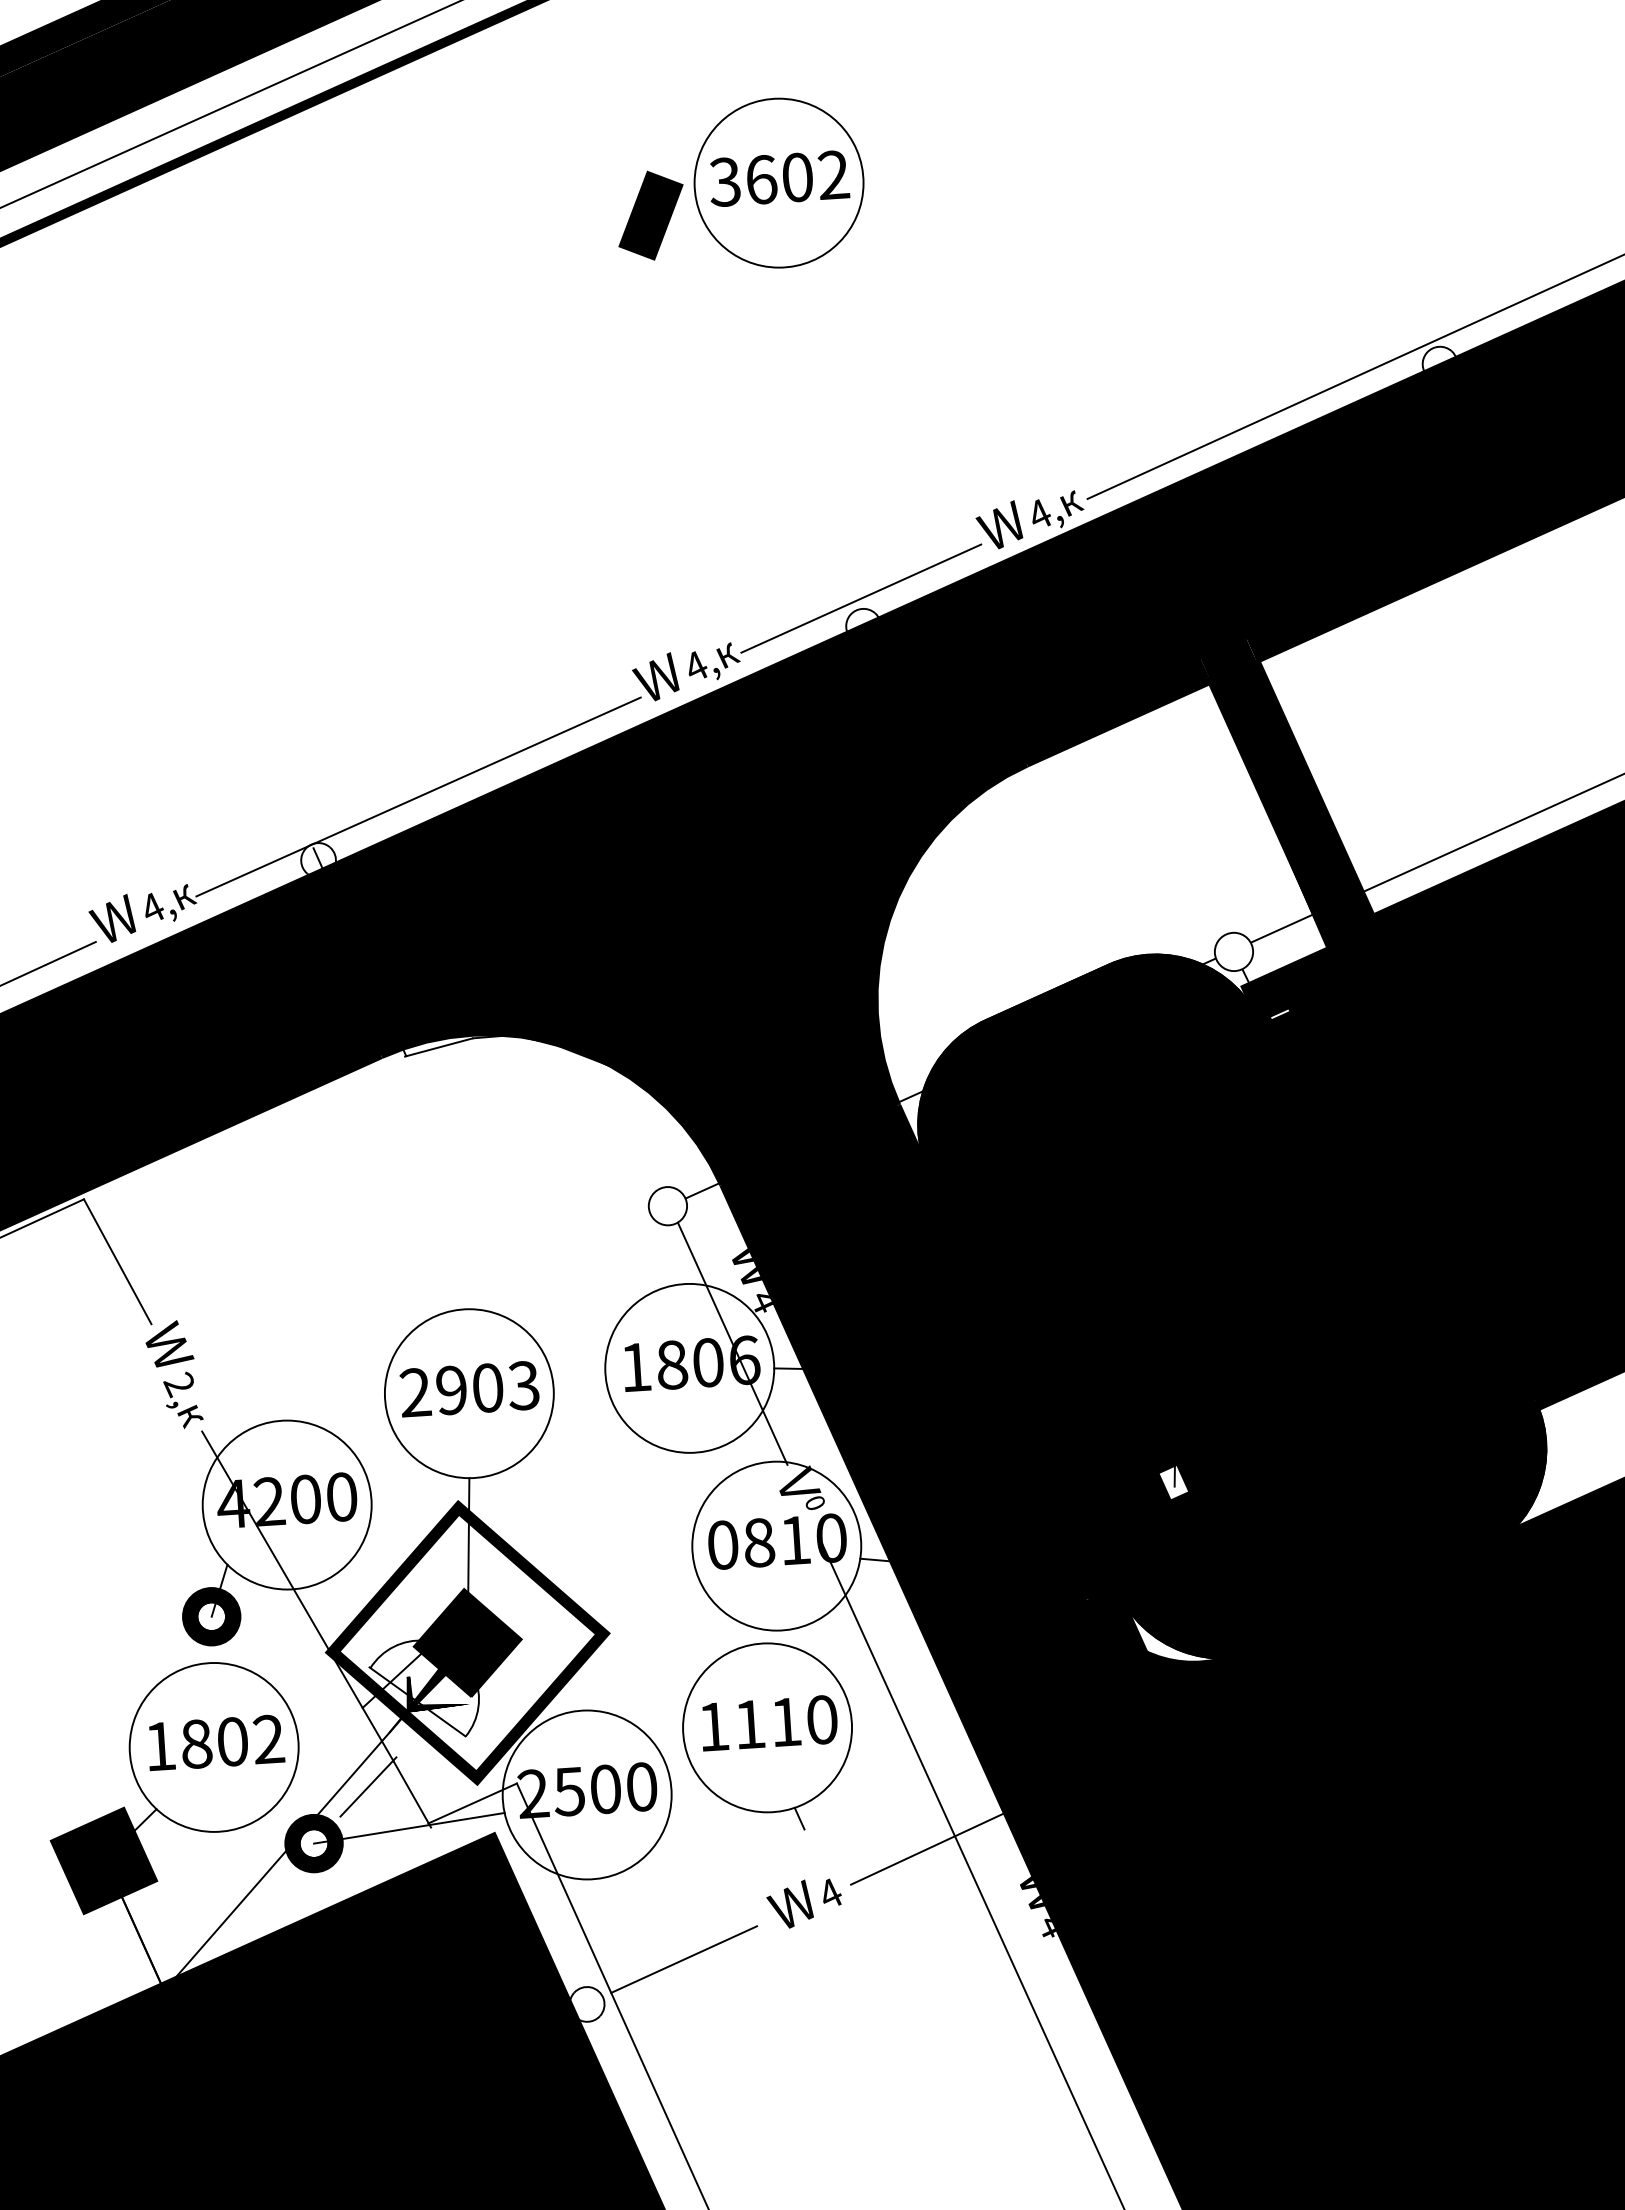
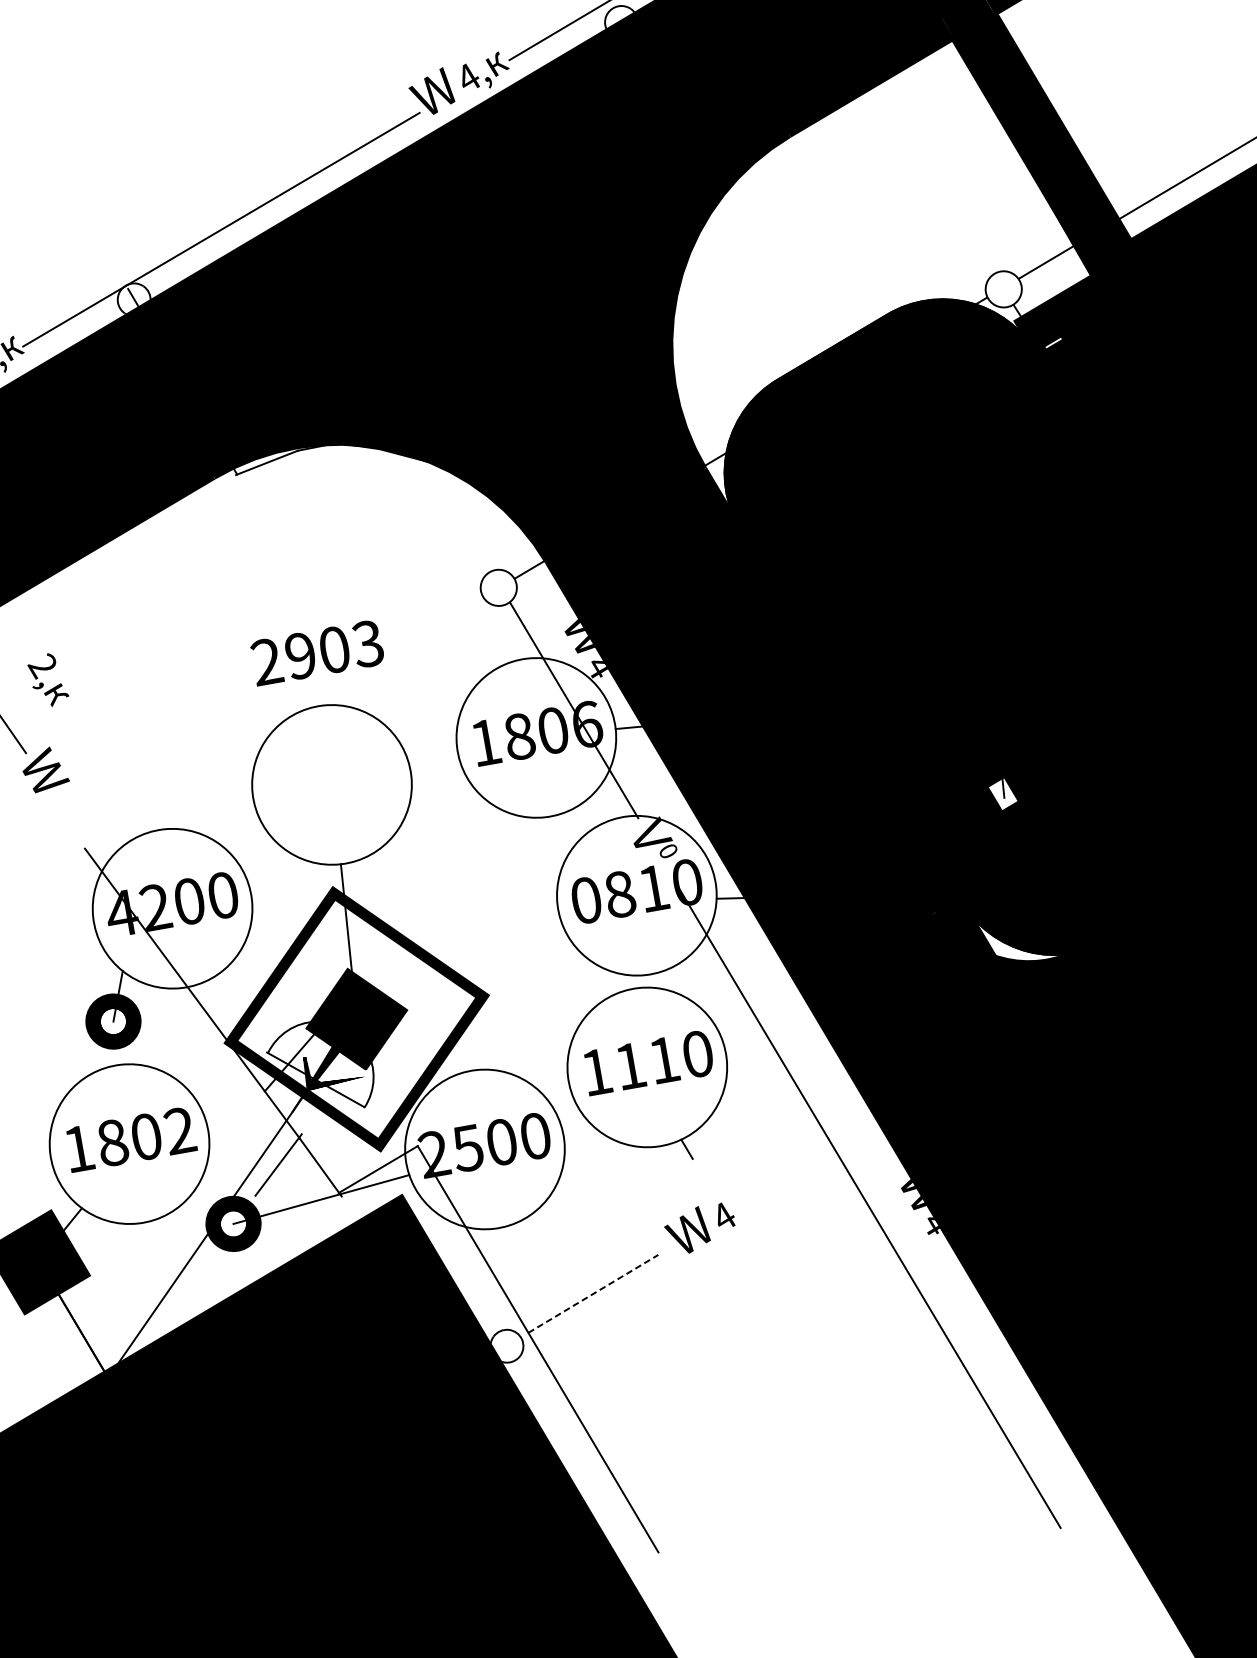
text: (469, 1389) -> (317, 653), moved
text: (183, 1399) -> (48, 679), moved
line: (928, 1848) -> (811, 1163), removed
line: (684, 1959) -> (593, 1293), solid -> dashed

